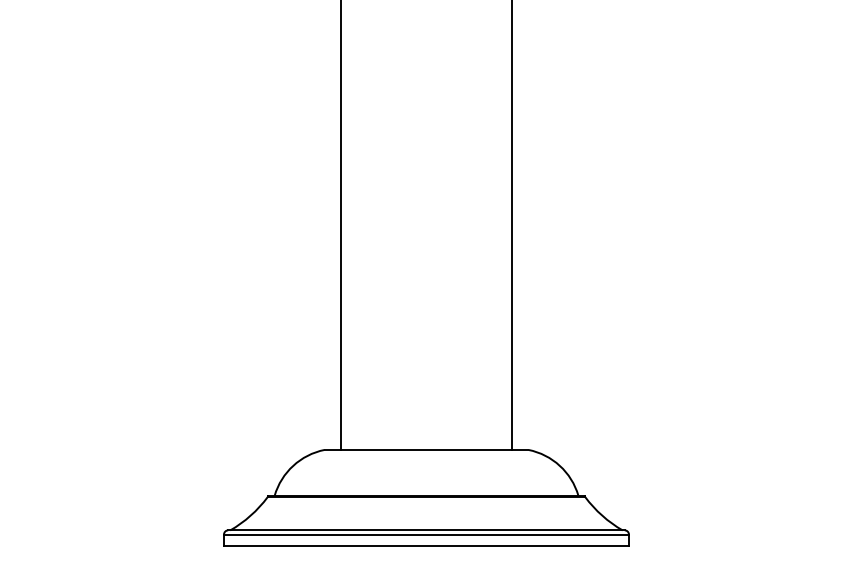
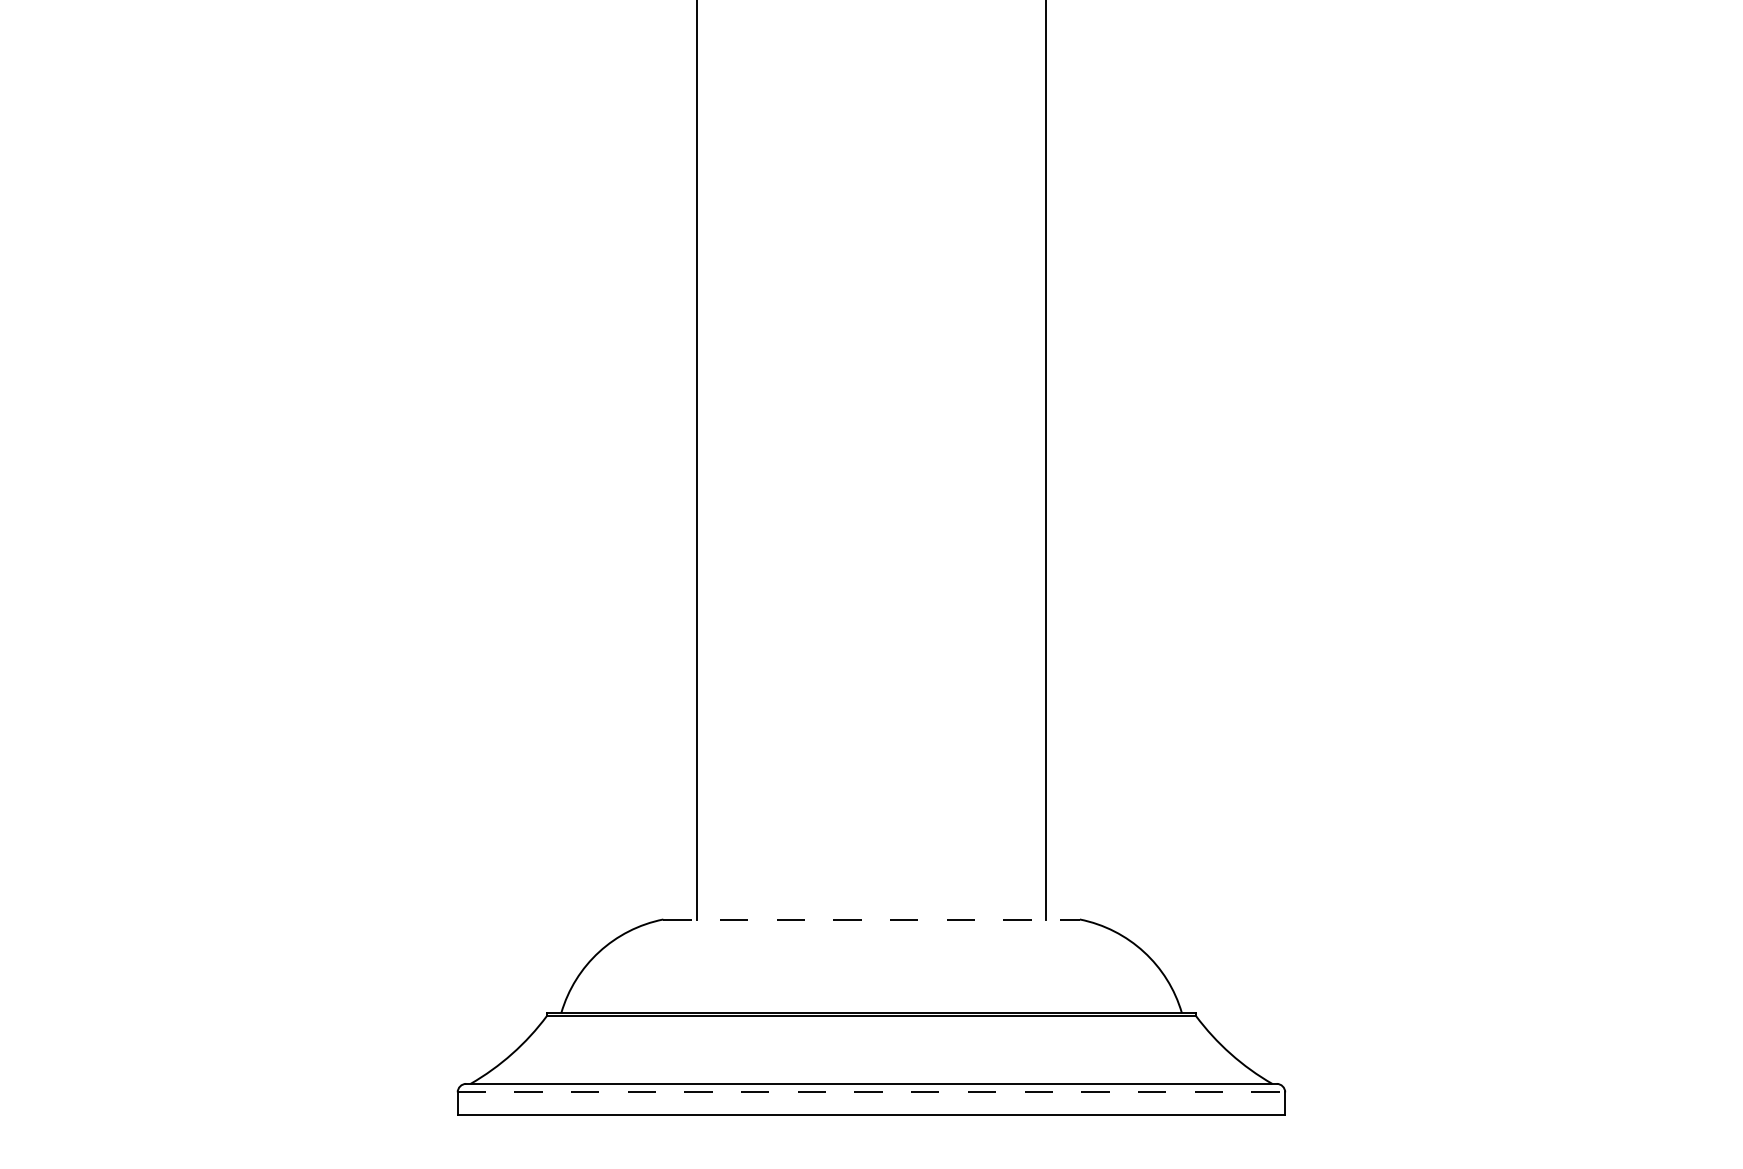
line: (426, 449) -> (871, 918), solid -> dashed
line: (426, 534) -> (871, 1092), solid -> dashed

